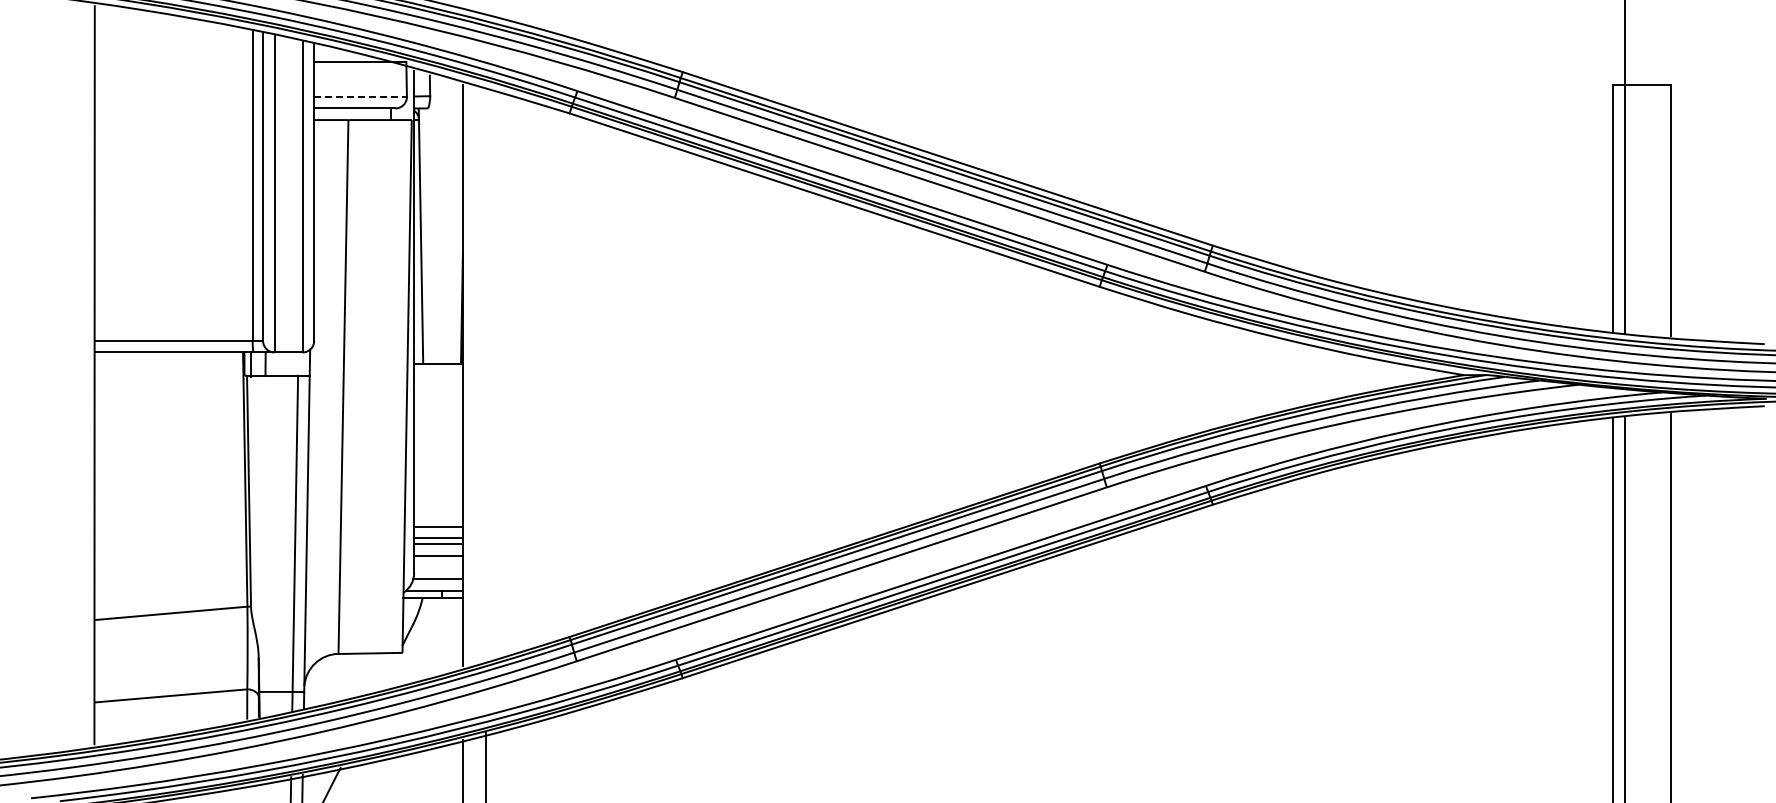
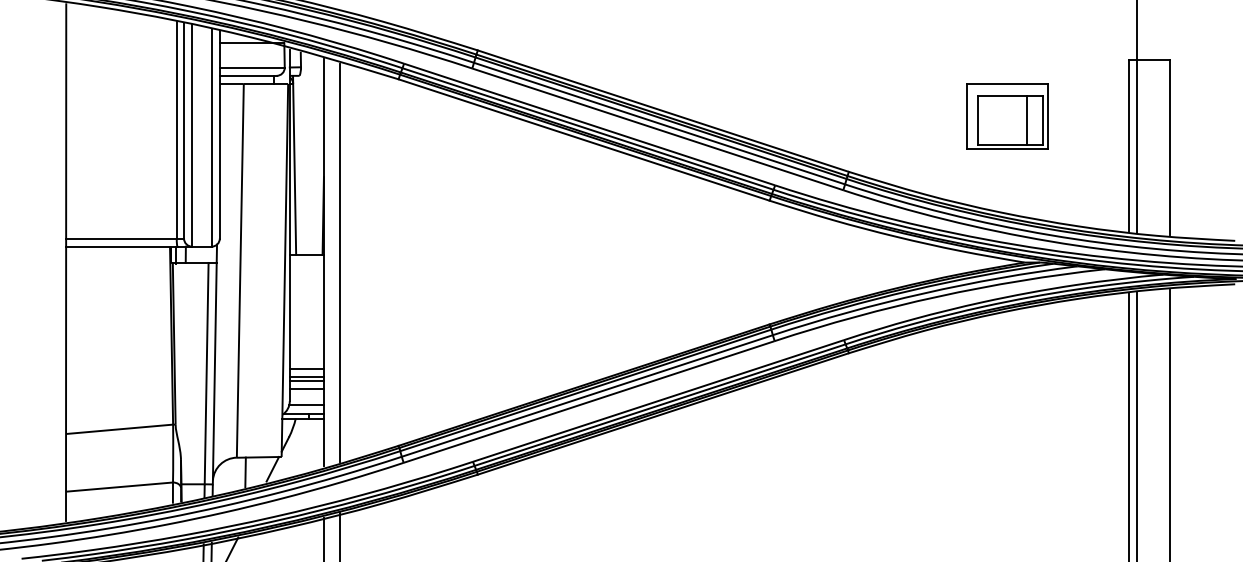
line: (361, 96) -> (252, 67), dashed -> solid
part: (1438, 166) -> (1006, 116), added
line: (486, 374) -> (340, 262), added
line: (389, 669) -> (272, 468), added
line: (350, 674) -> (245, 472), added

